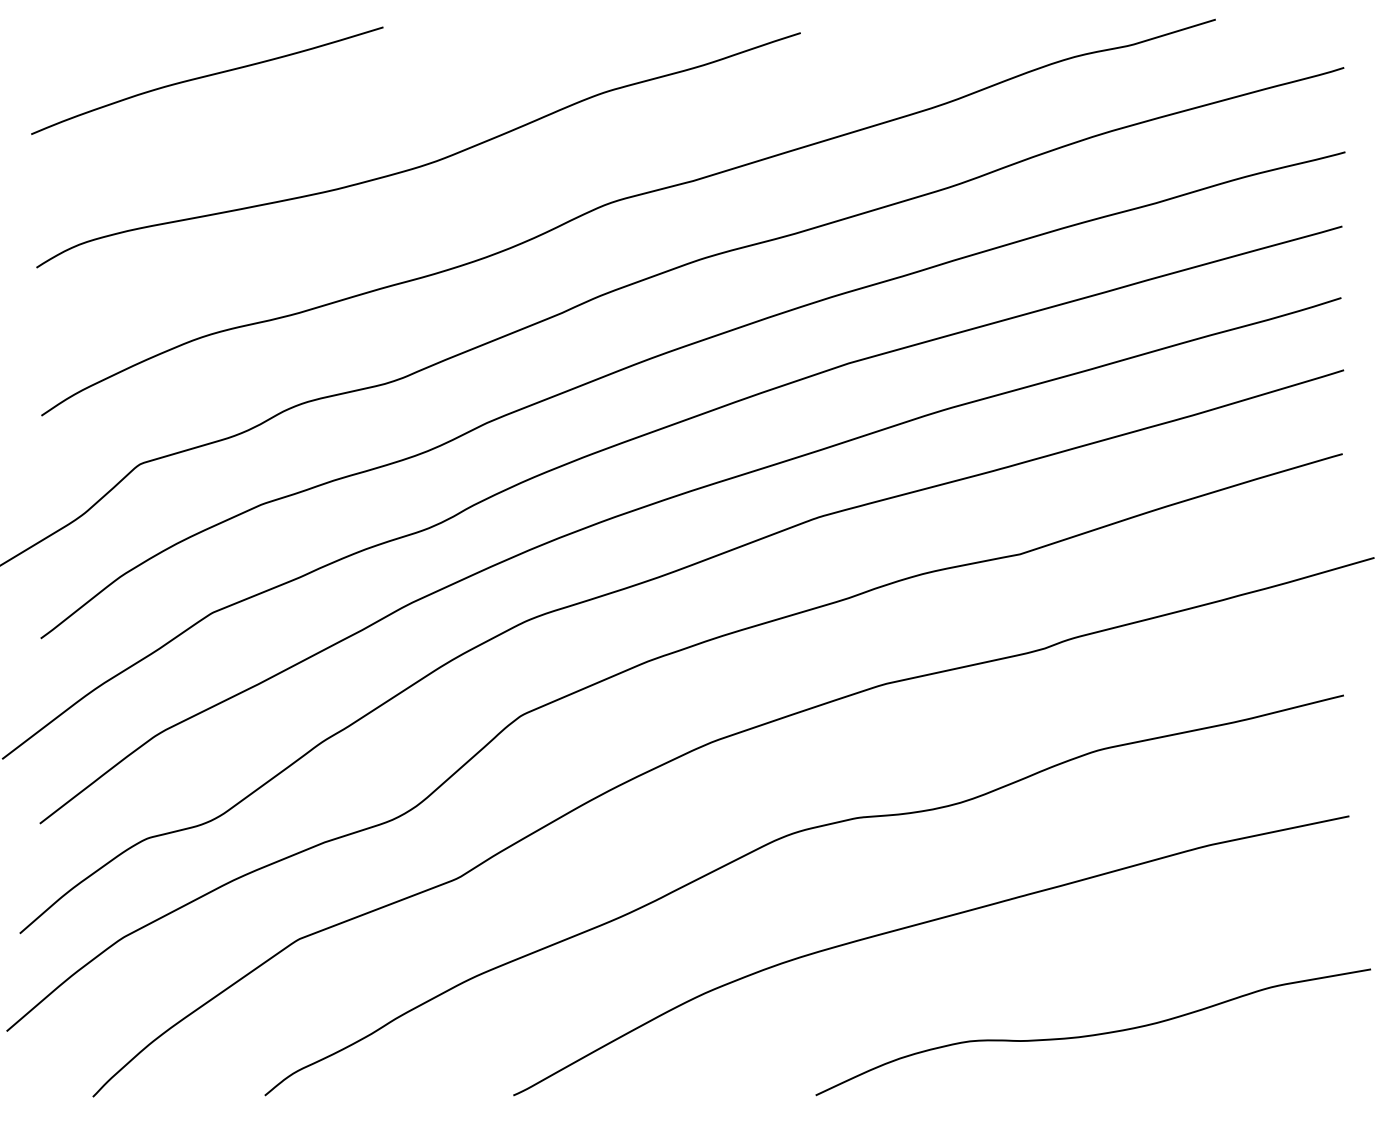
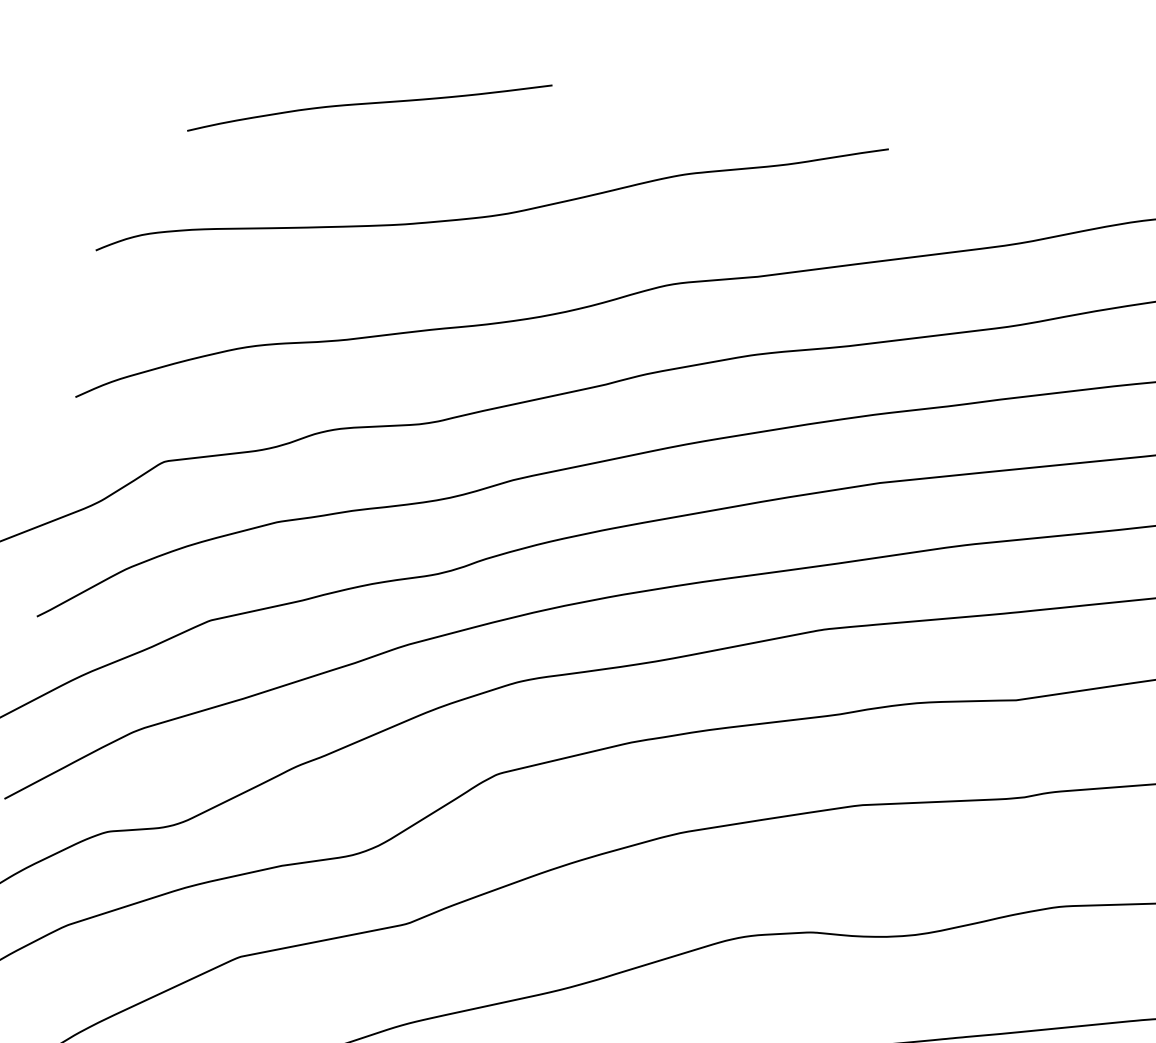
curve: (206, 77) -> (369, 104), moved

